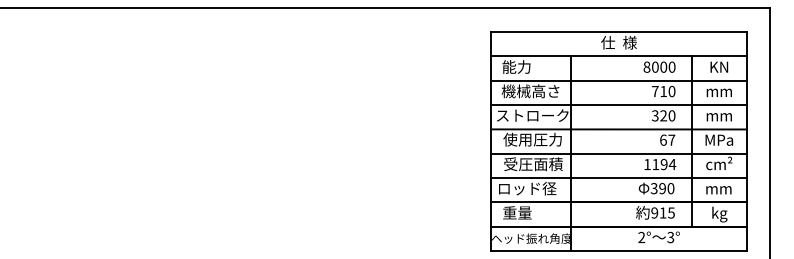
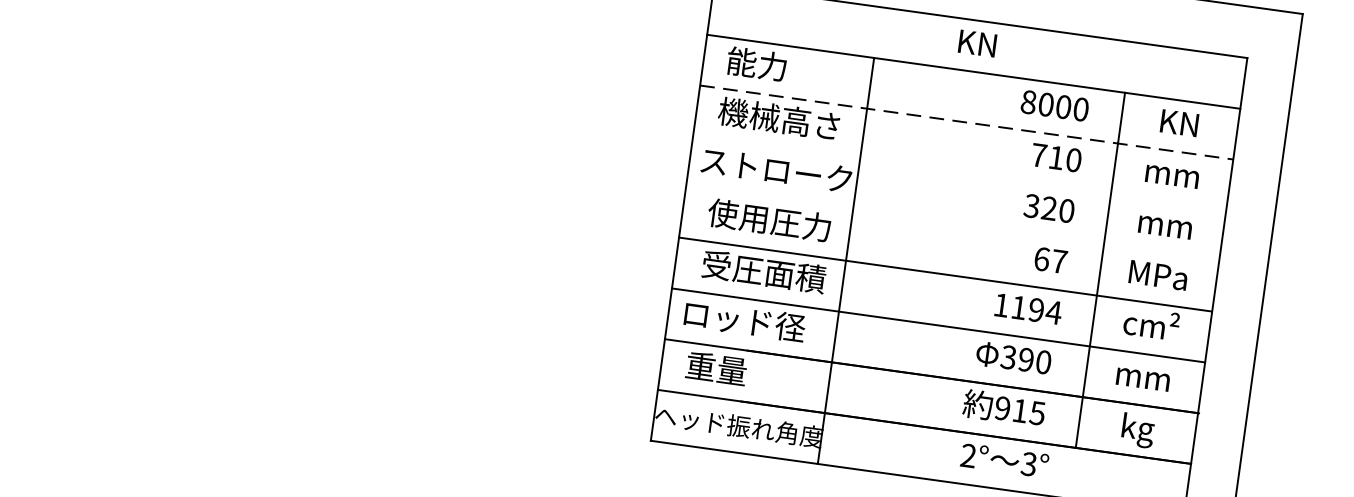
text: (618, 42) -> (976, 42), 仕  様 -> KN
line: (619, 80) -> (967, 122), solid -> dashed
line: (618, 105) -> (958, 173), removed
line: (618, 129) -> (951, 223), removed

